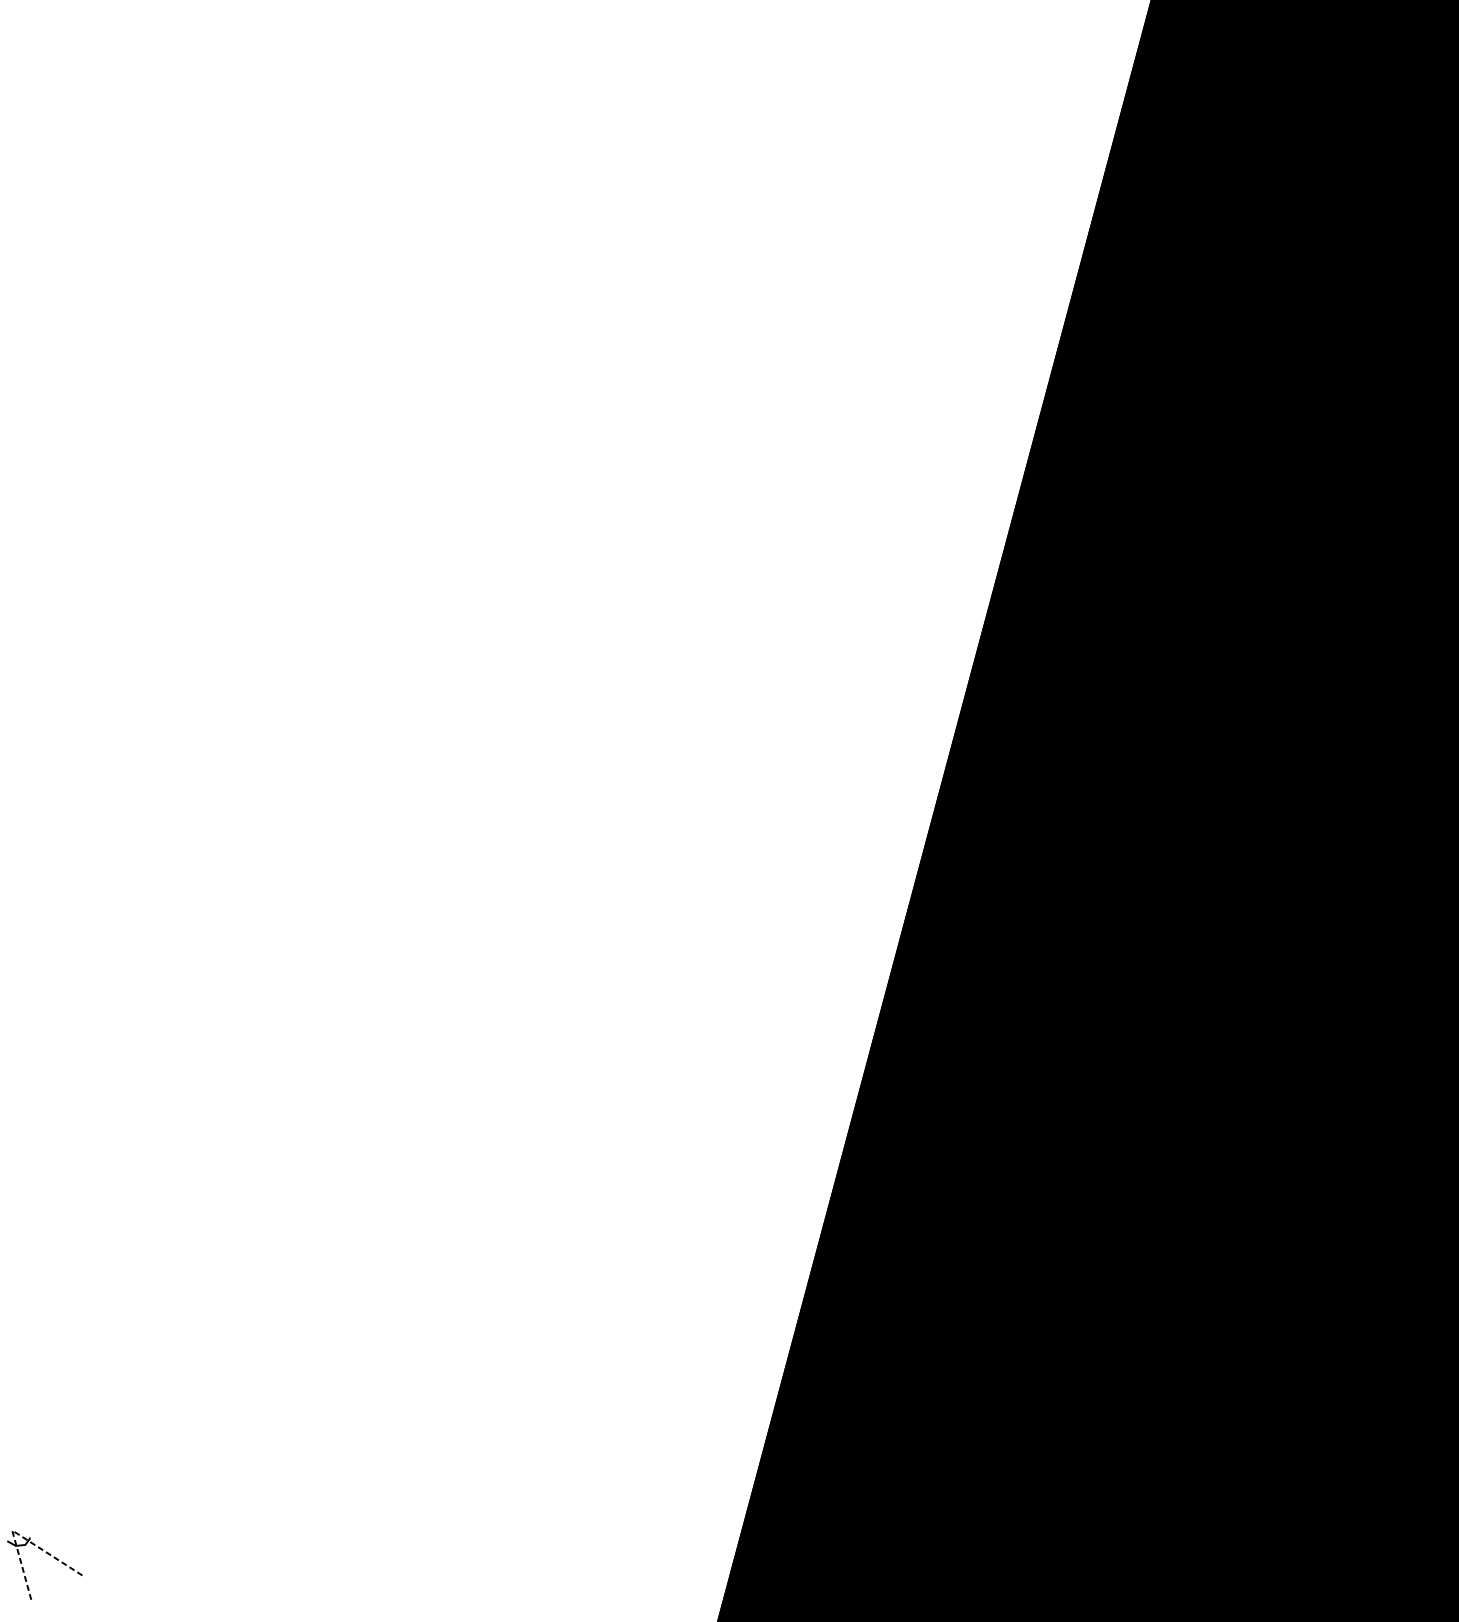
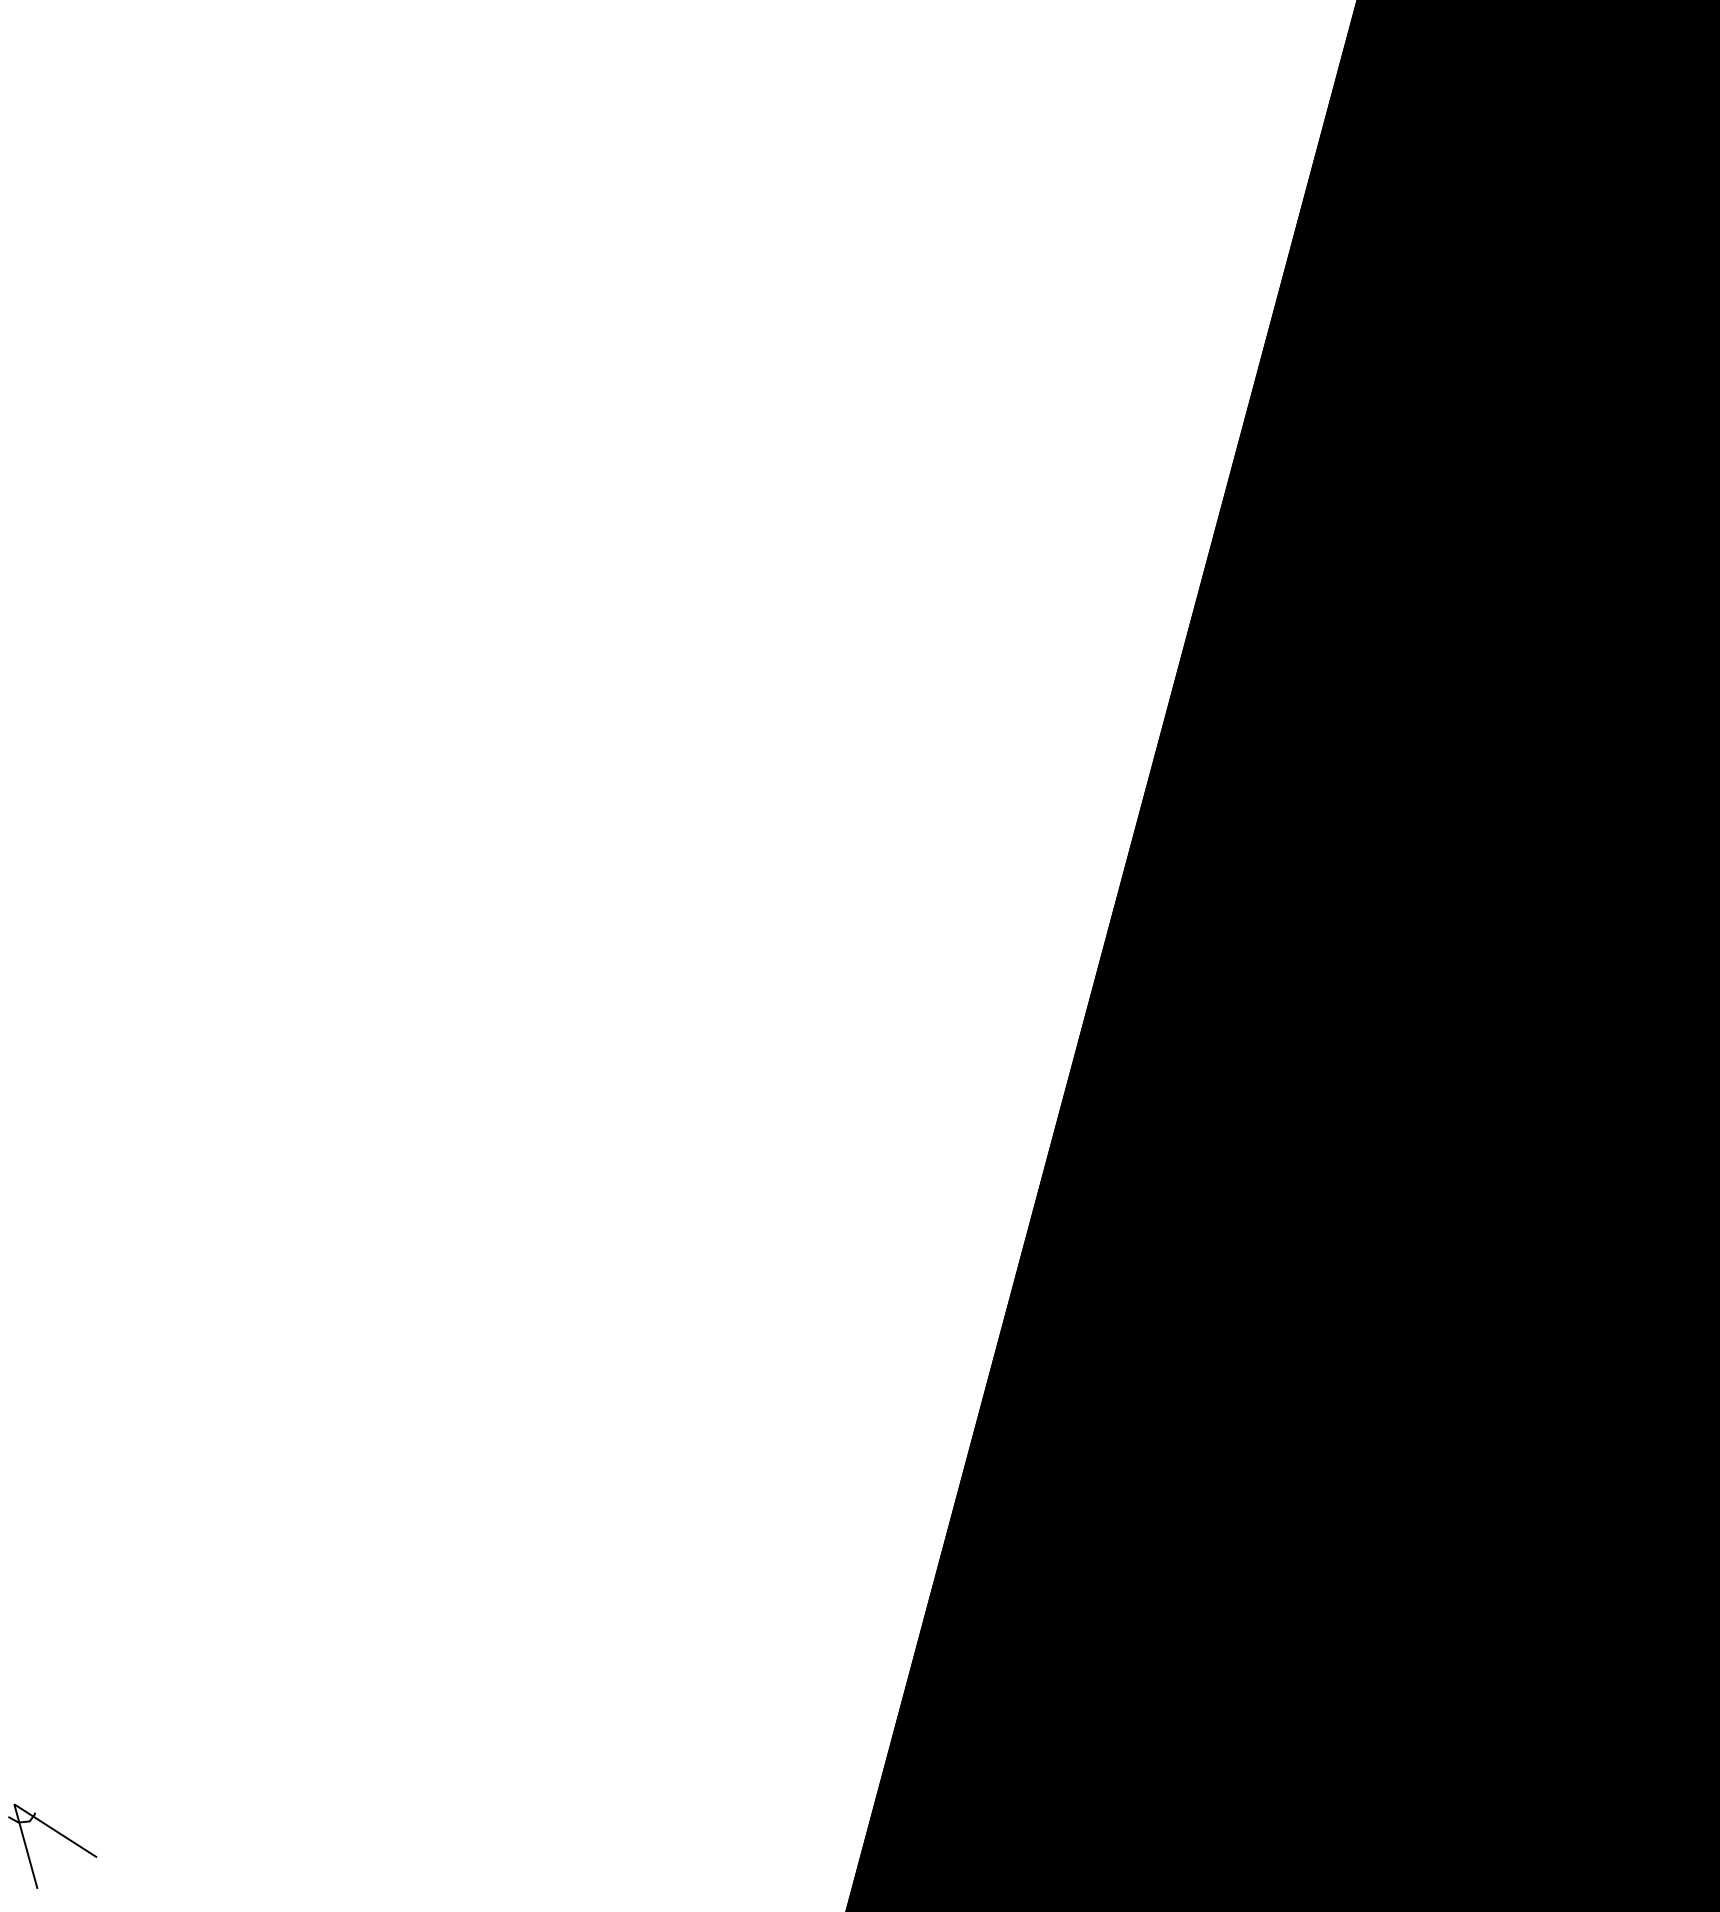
line: (15, 1533) -> (18, 1807), dashed -> solid

